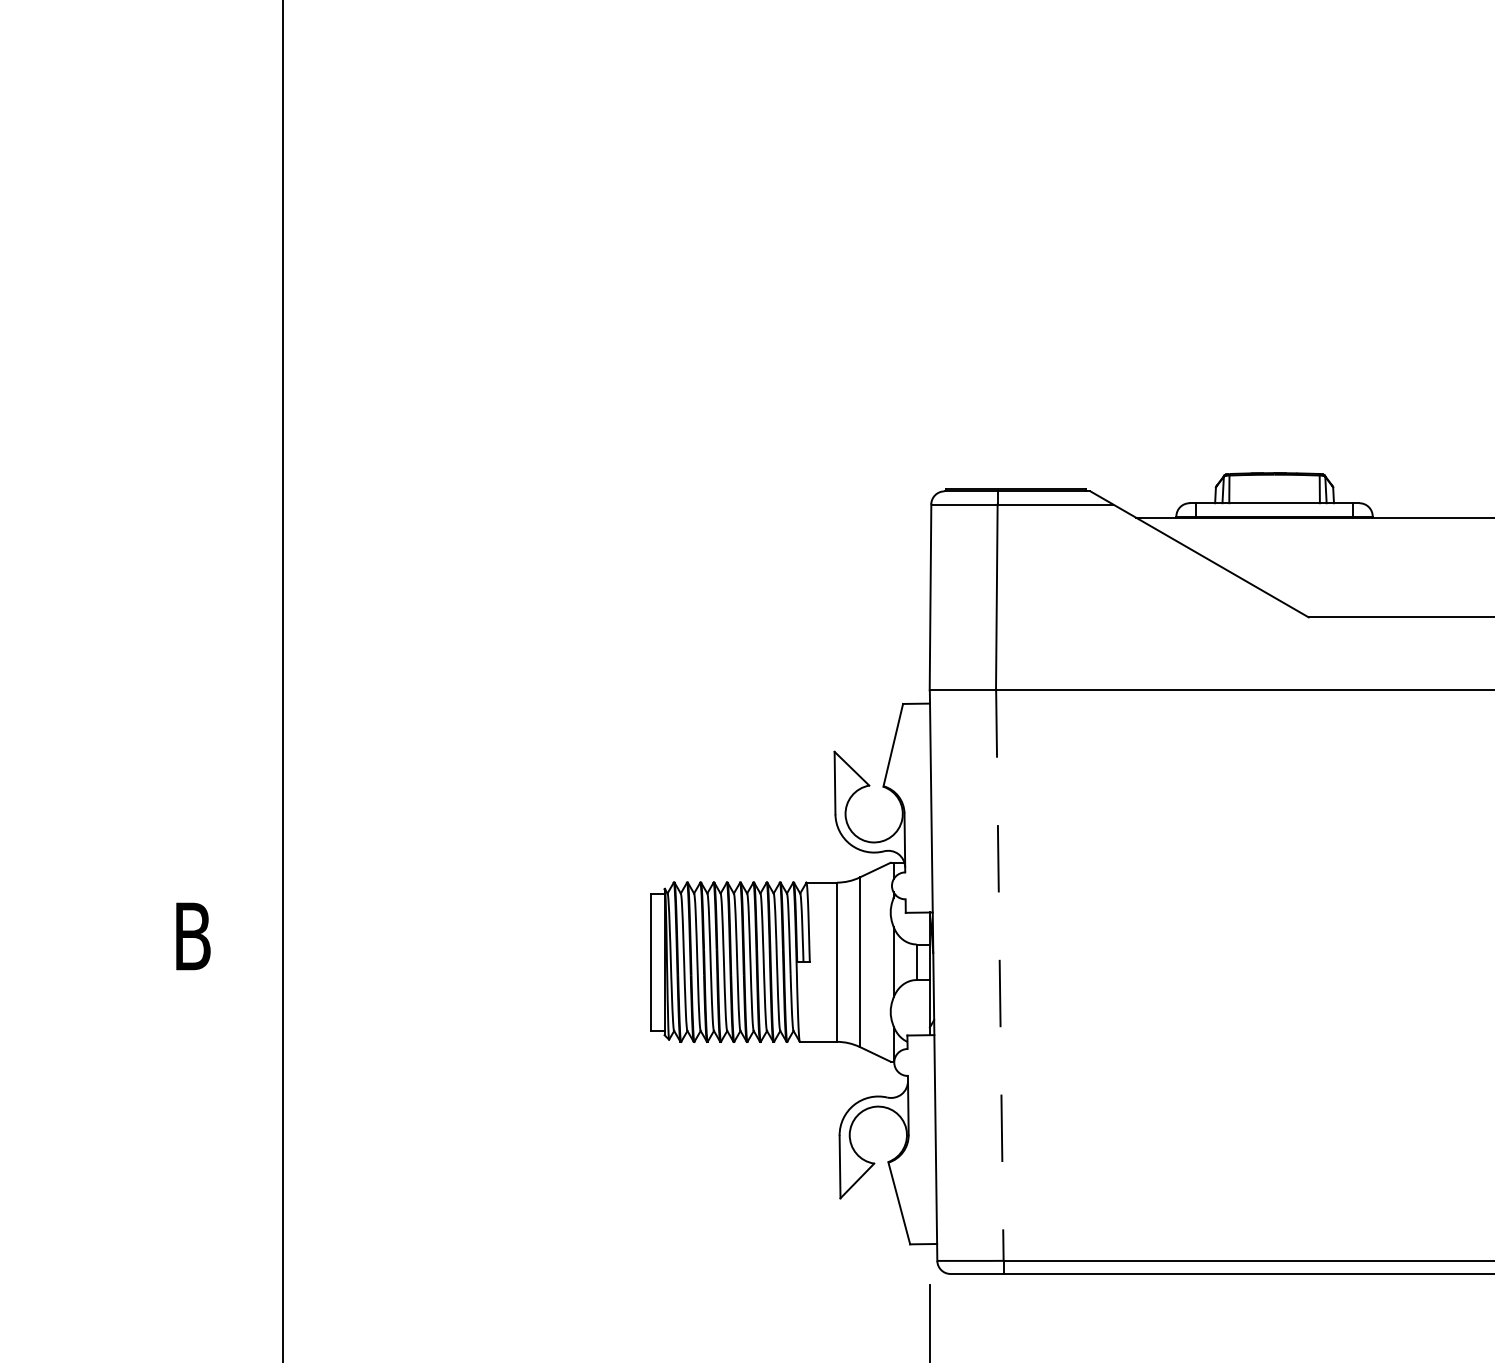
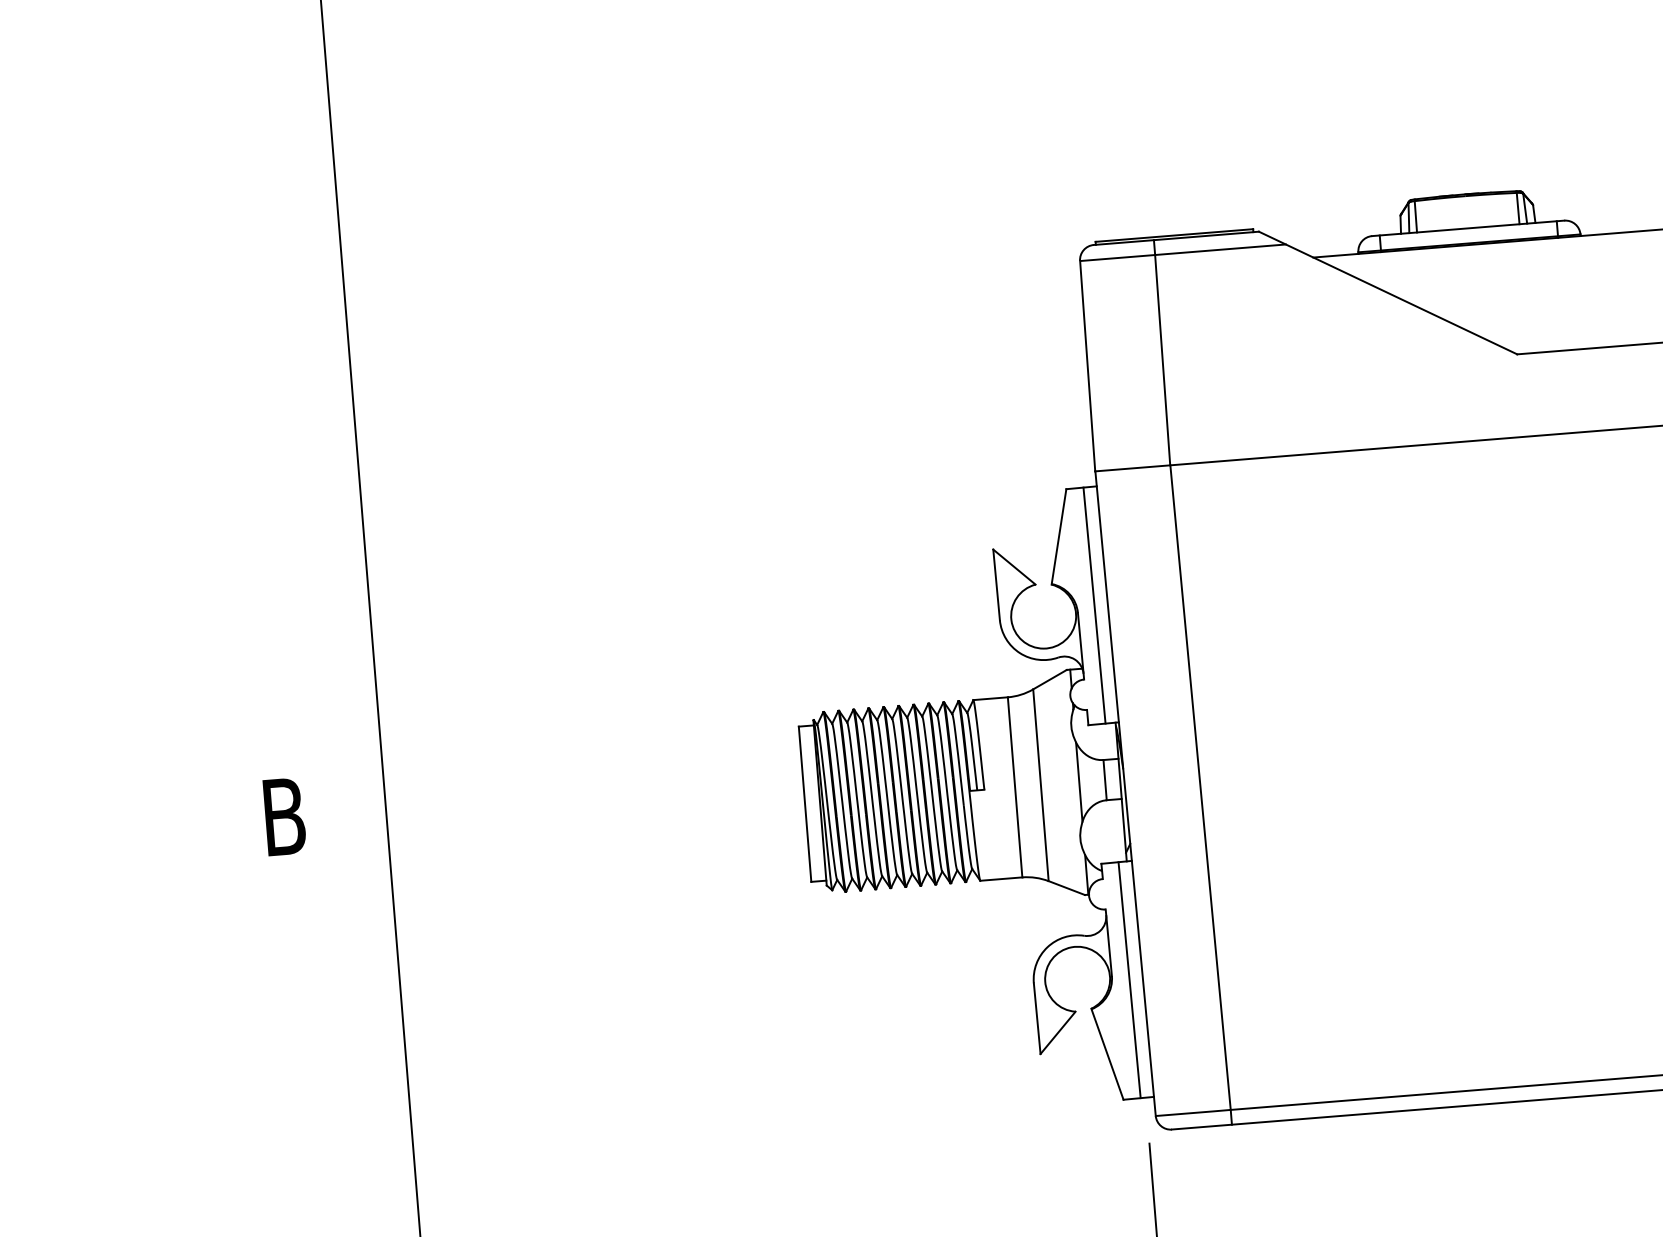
line: (919, 807) -> (1094, 604), added
line: (999, 976) -> (1200, 788), dashed -> solid
line: (923, 1139) -> (1129, 979), added

